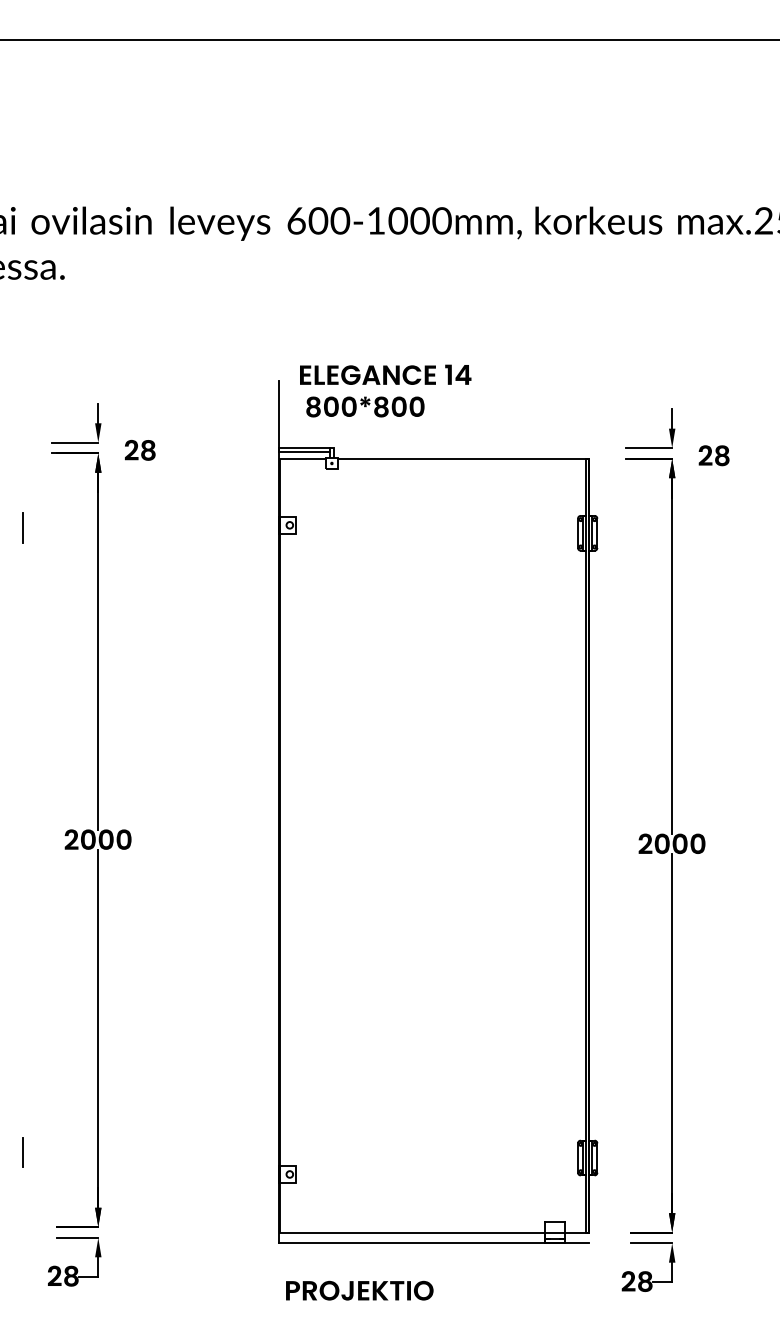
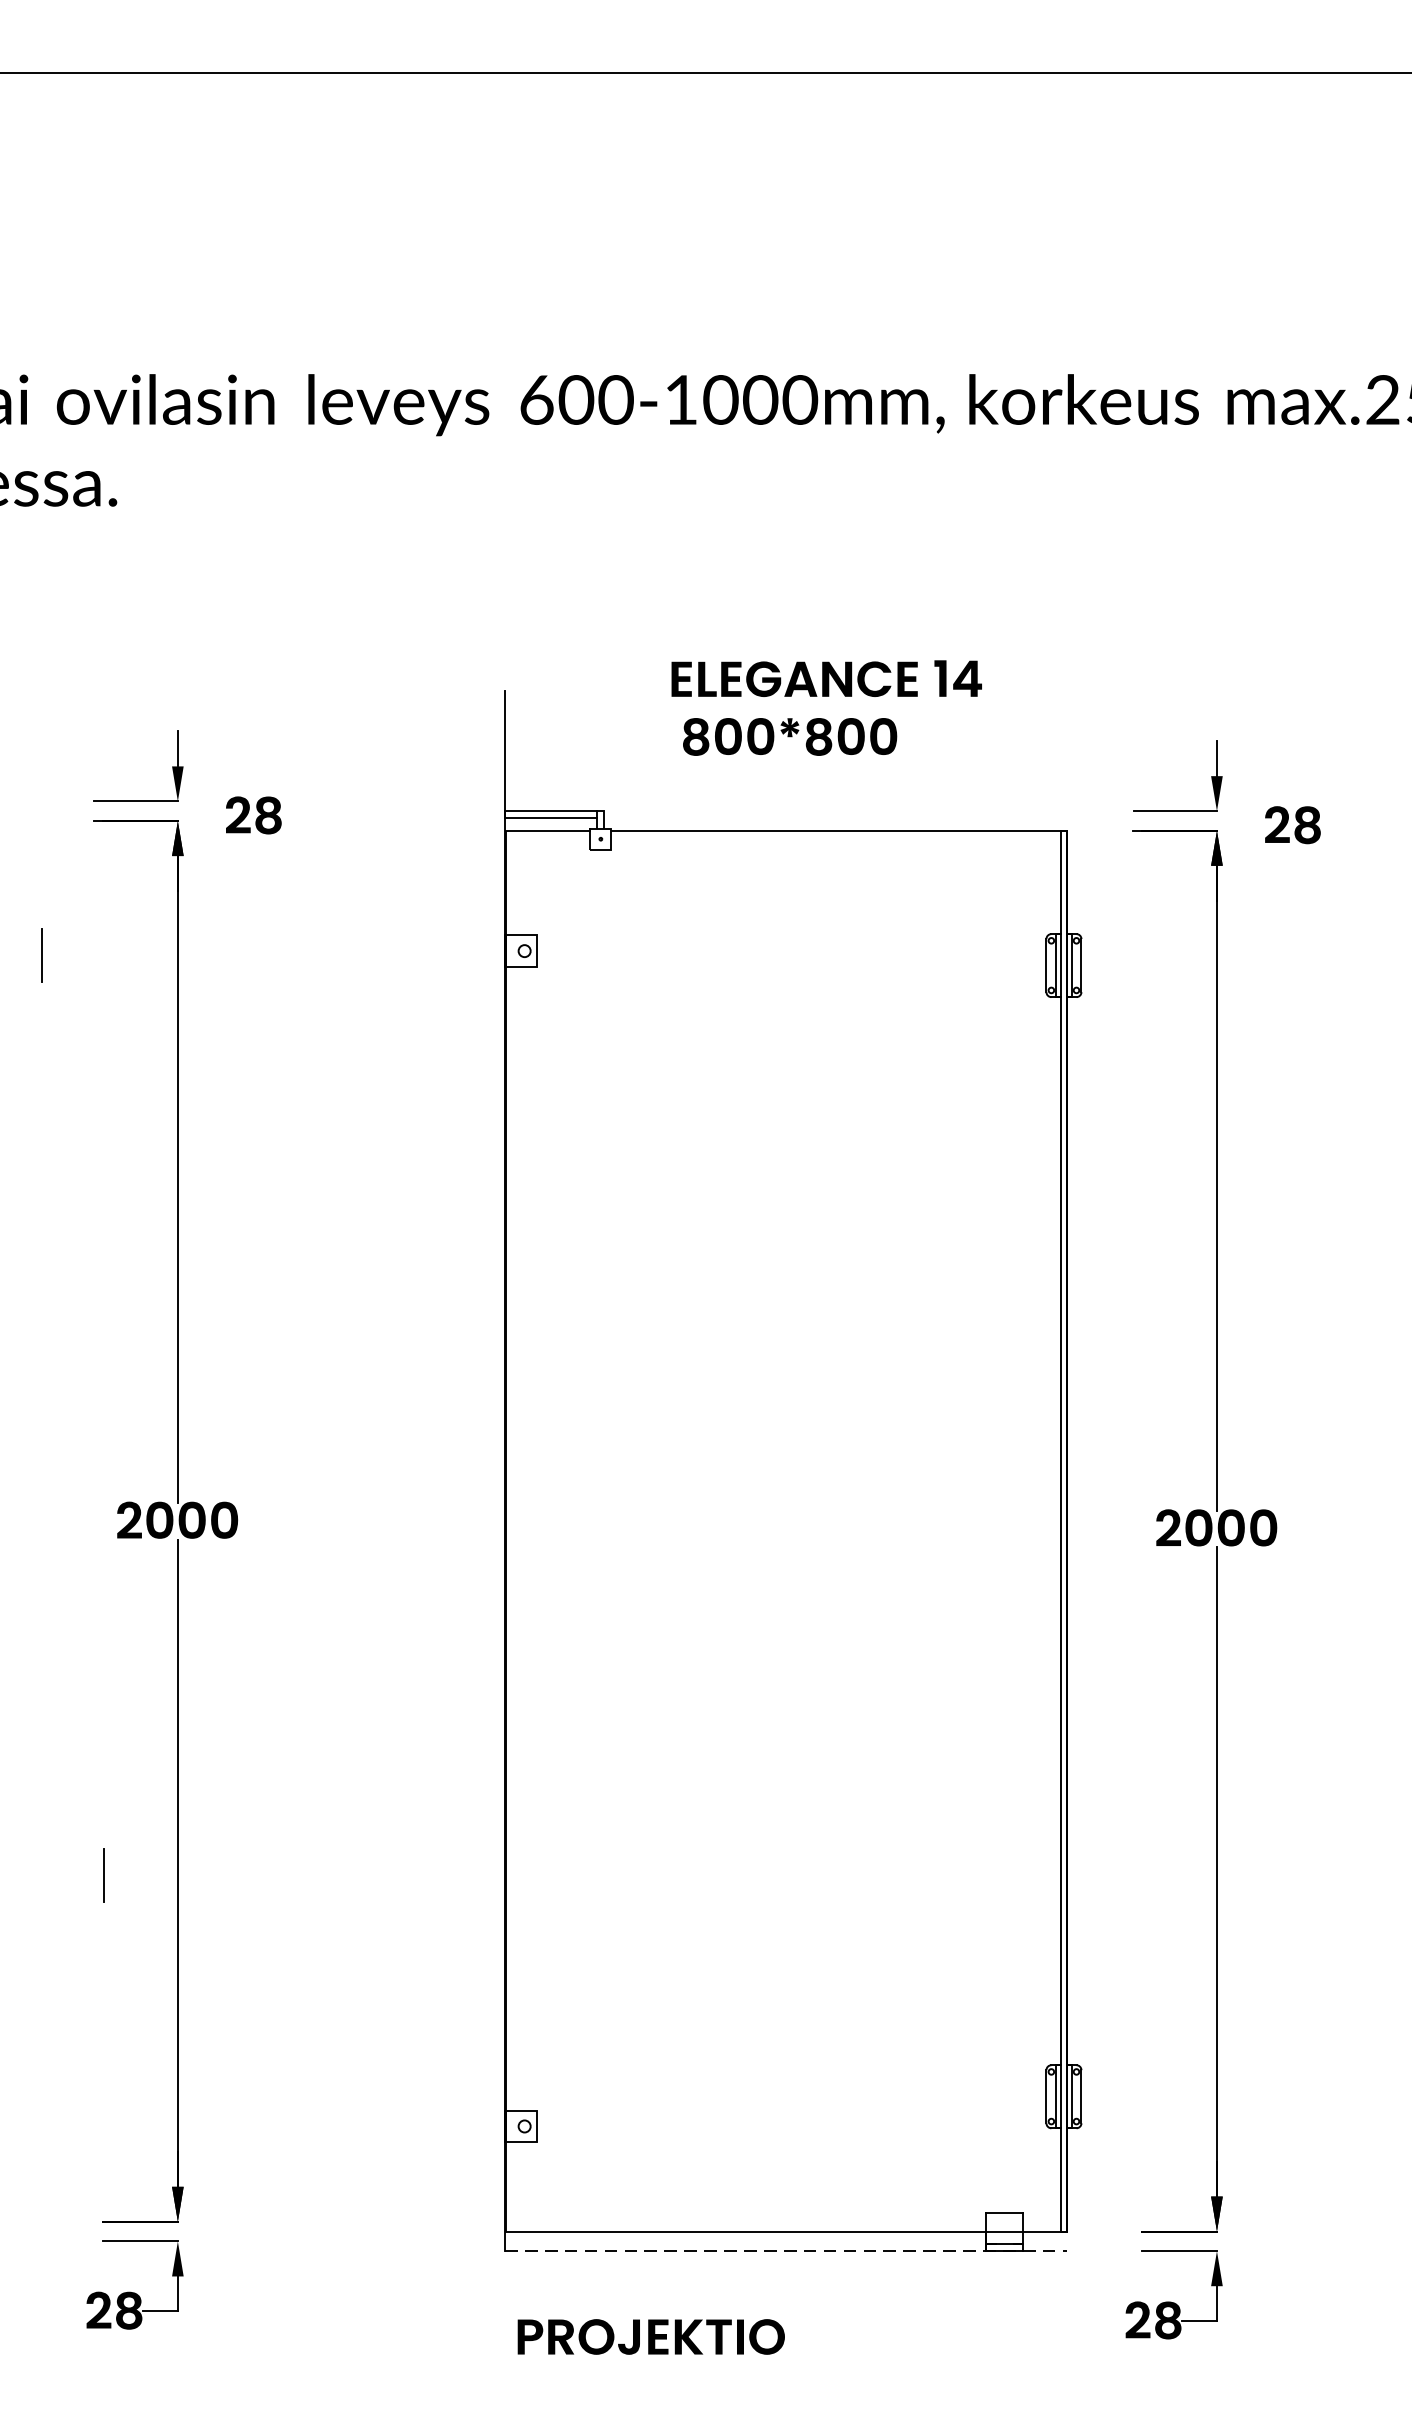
text: (385, 390) -> (826, 707), moved
line: (22, 1152) -> (102, 1874), moved
line: (434, 1243) -> (786, 2251), solid -> dashed

